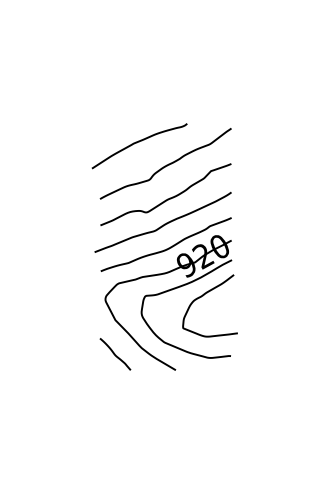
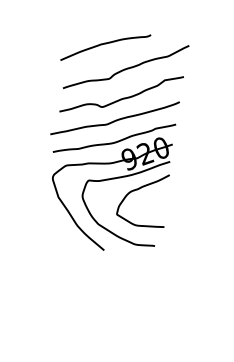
line: (115, 354) -> (53, 227), removed

